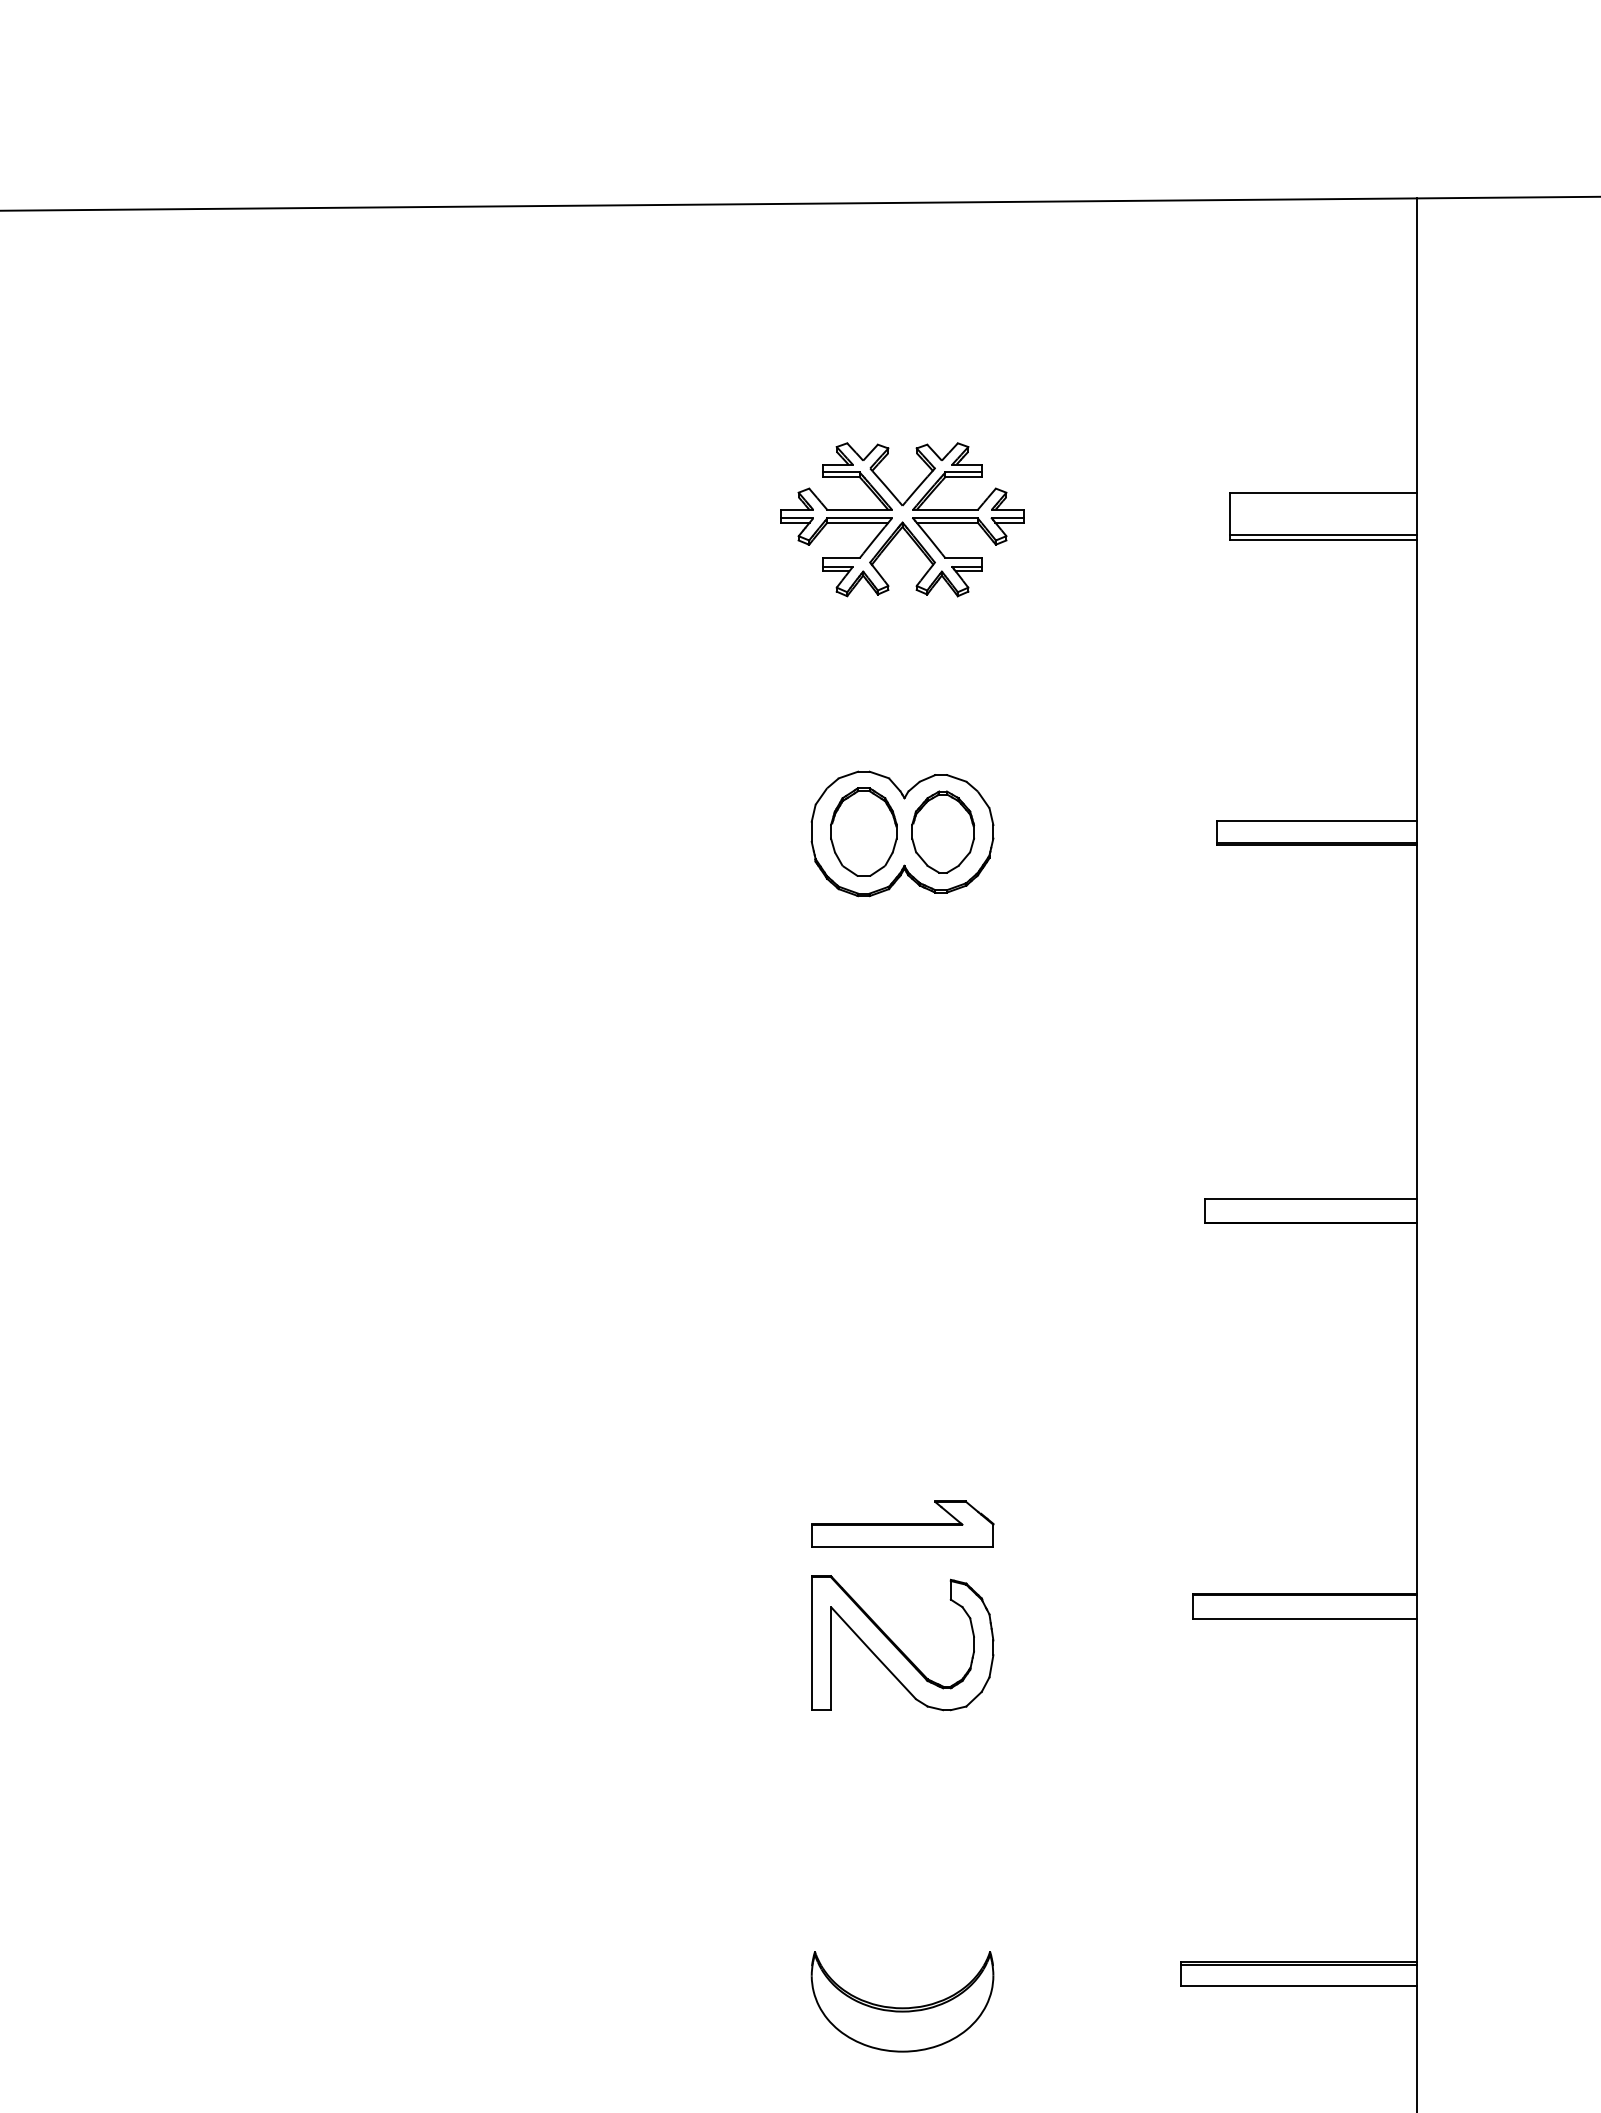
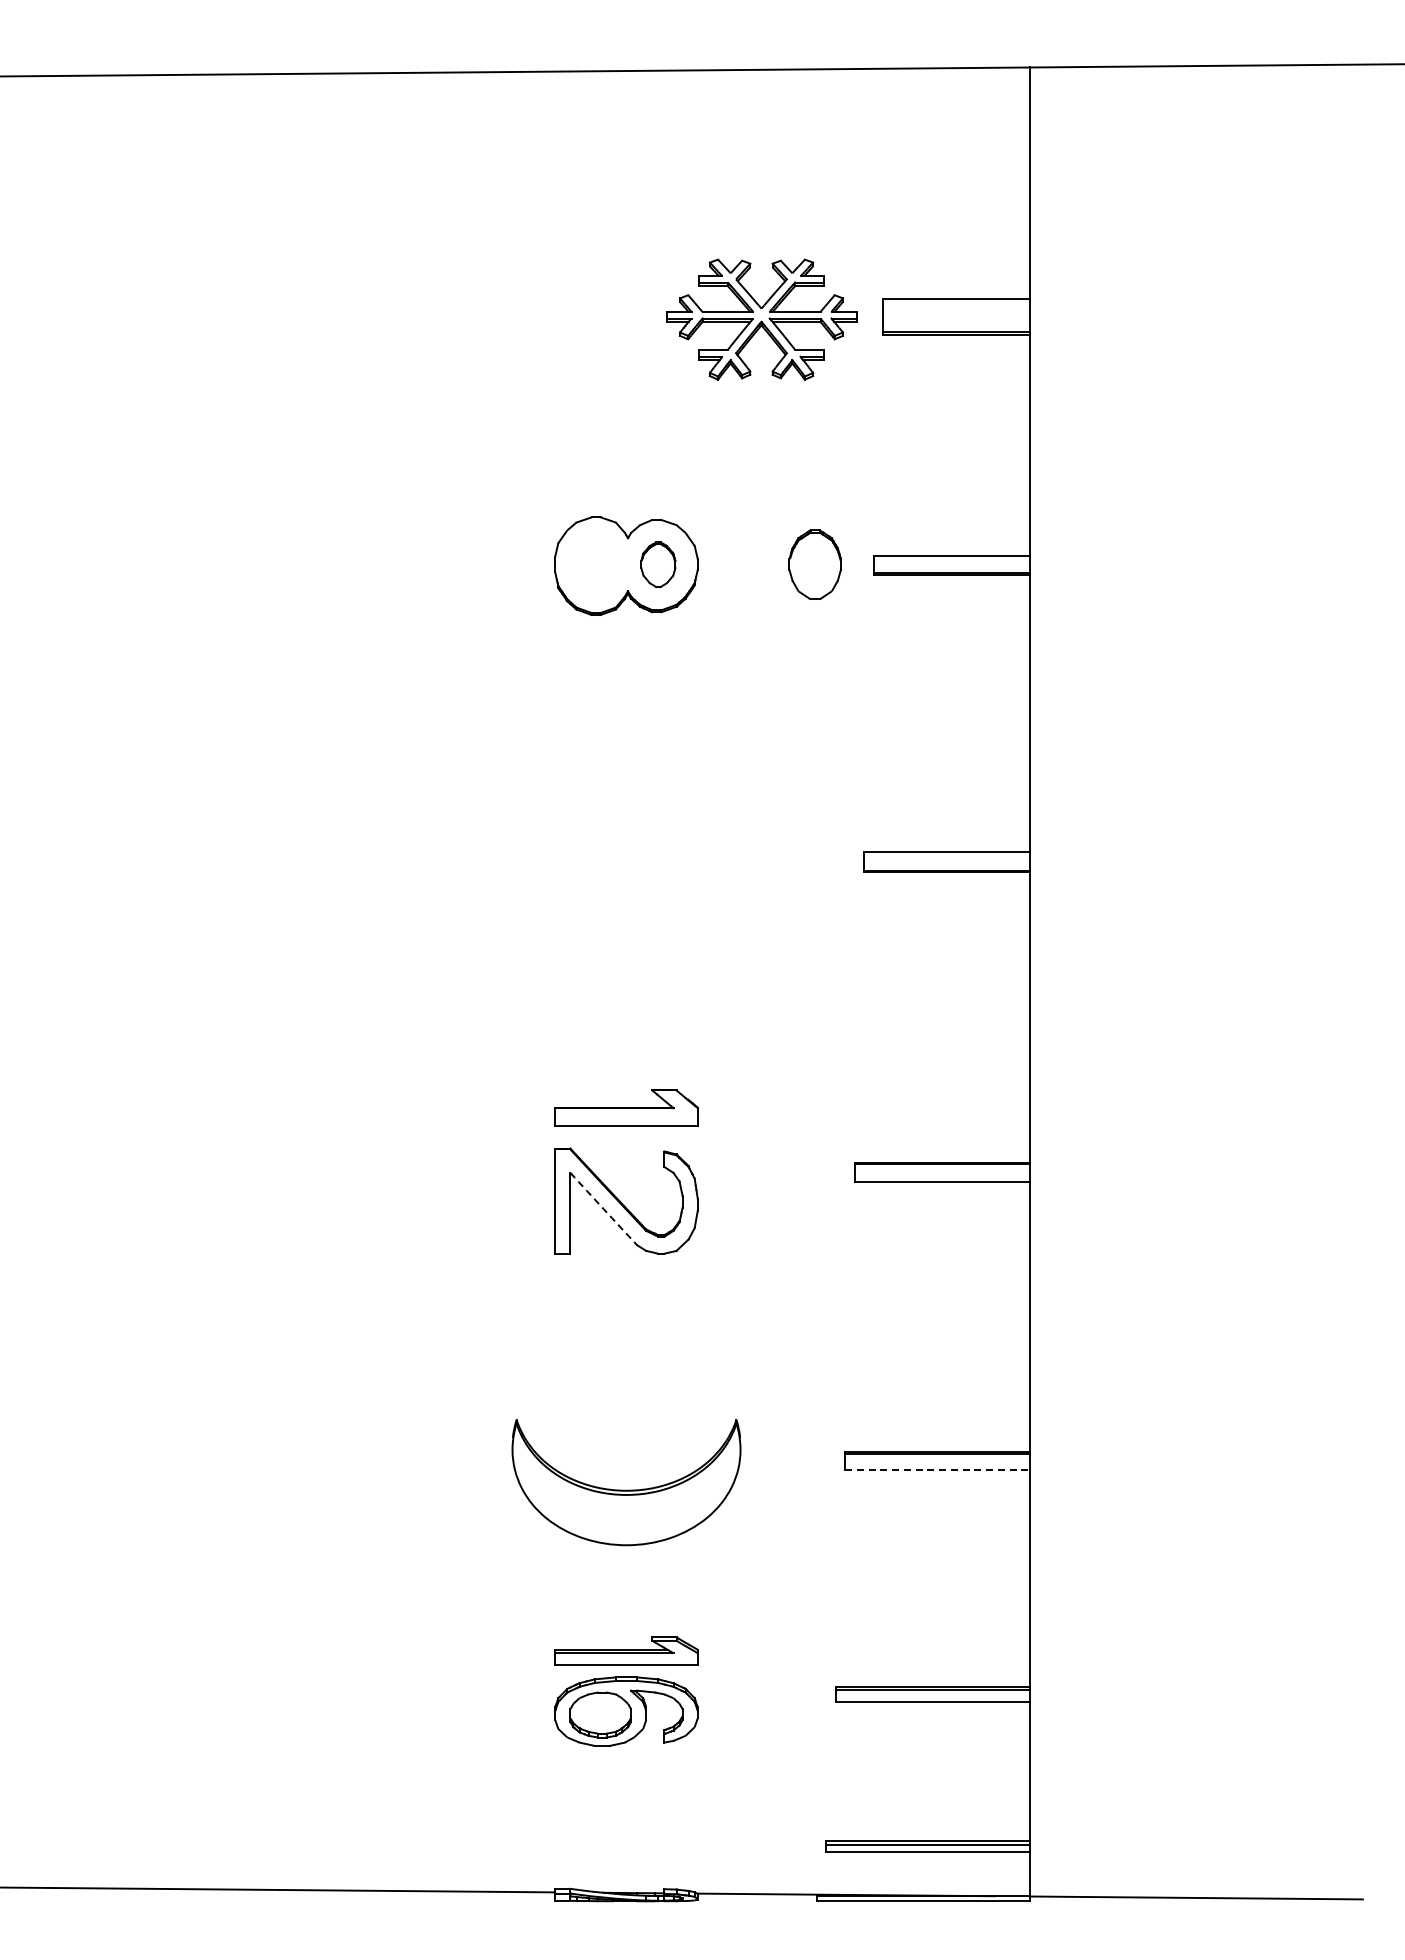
part: (902, 519) -> (761, 319), moved
part: (863, 831) -> (814, 564), moved
part: (943, 831) -> (658, 564), size x0.7
arc: (873, 1653) -> (603, 1209), solid -> dashed
line: (1298, 1986) -> (937, 1470), solid -> dashed
part: (902, 2001) -> (626, 1482), size x1.6

